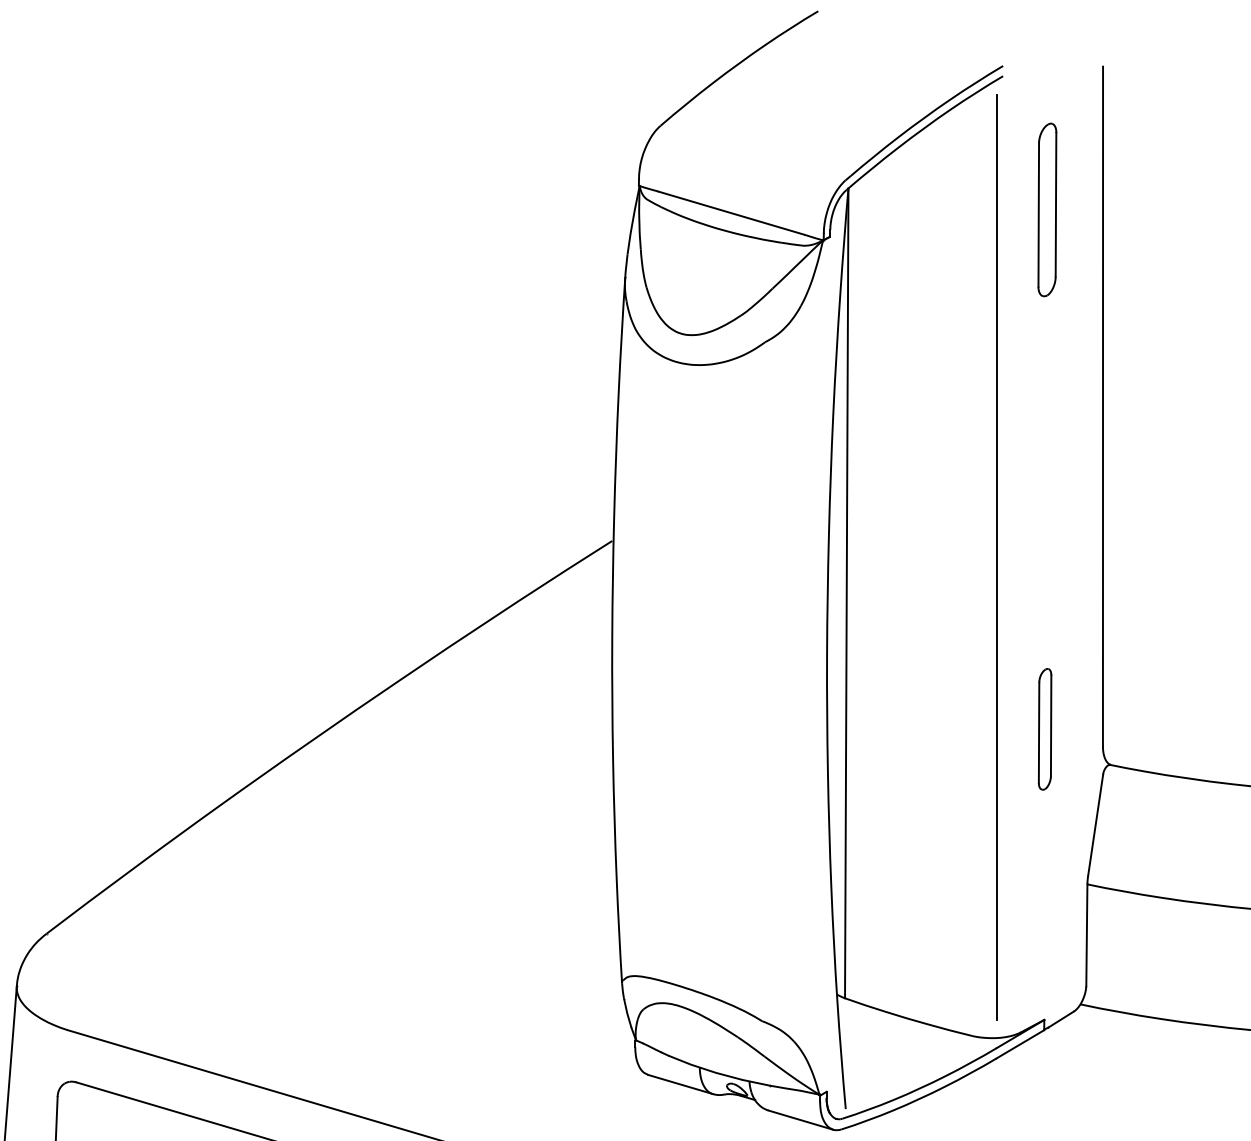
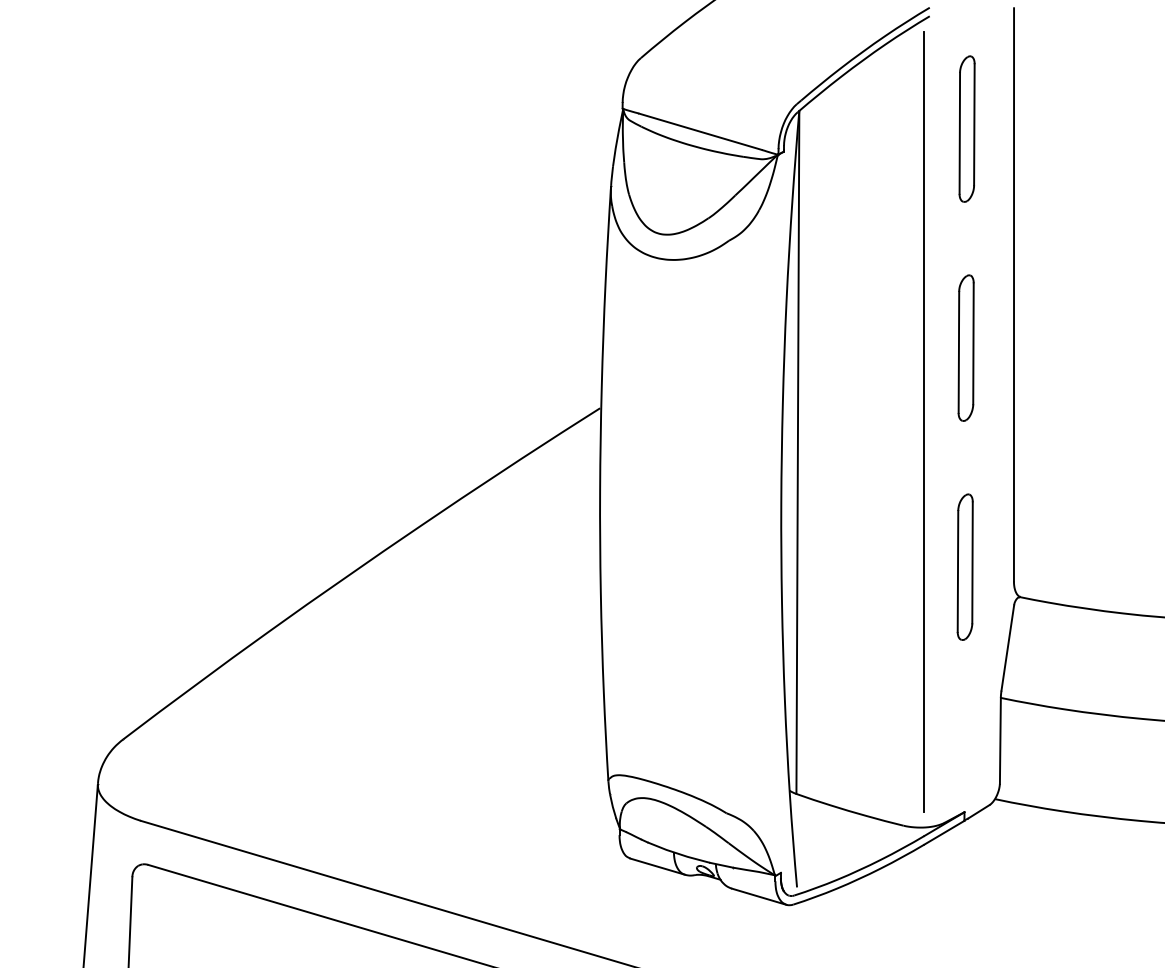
part: (1045, 468) -> (965, 347), added
part: (1044, 728) -> (964, 566), size x1.43

